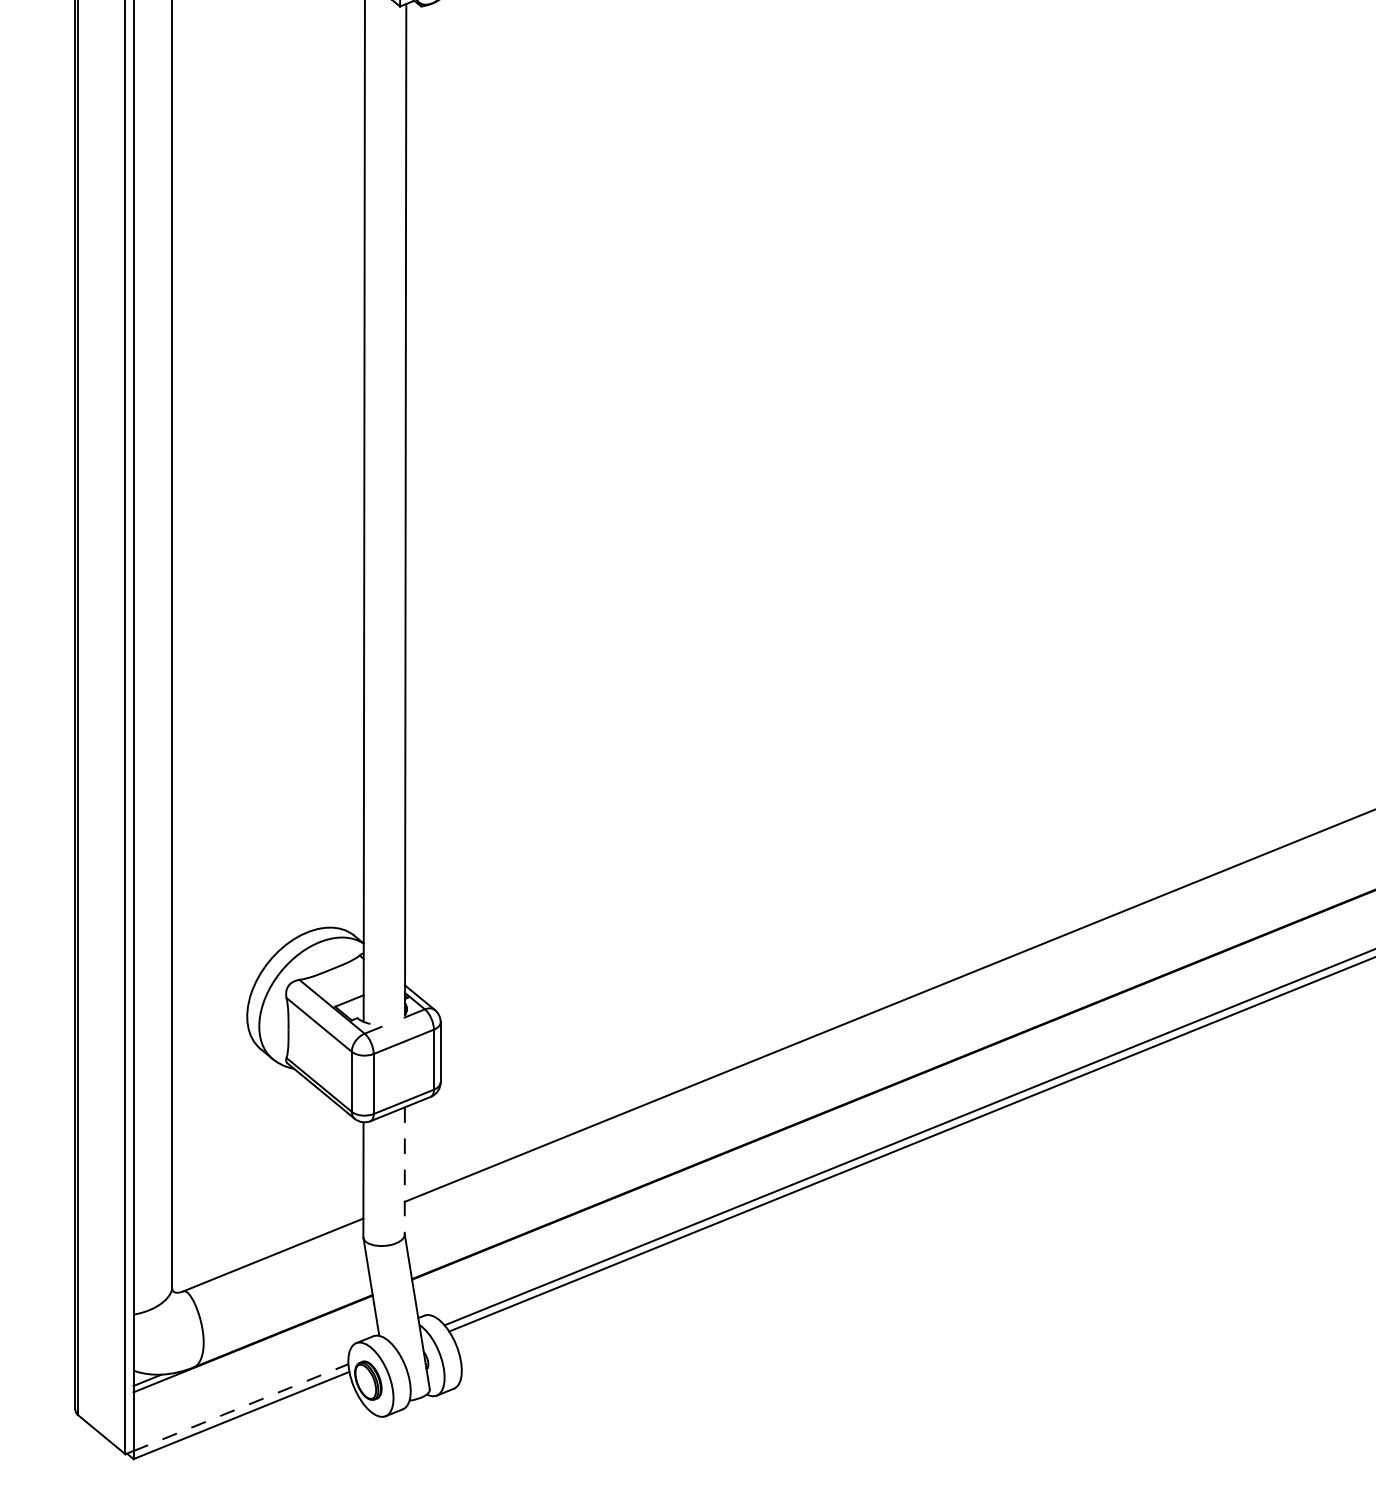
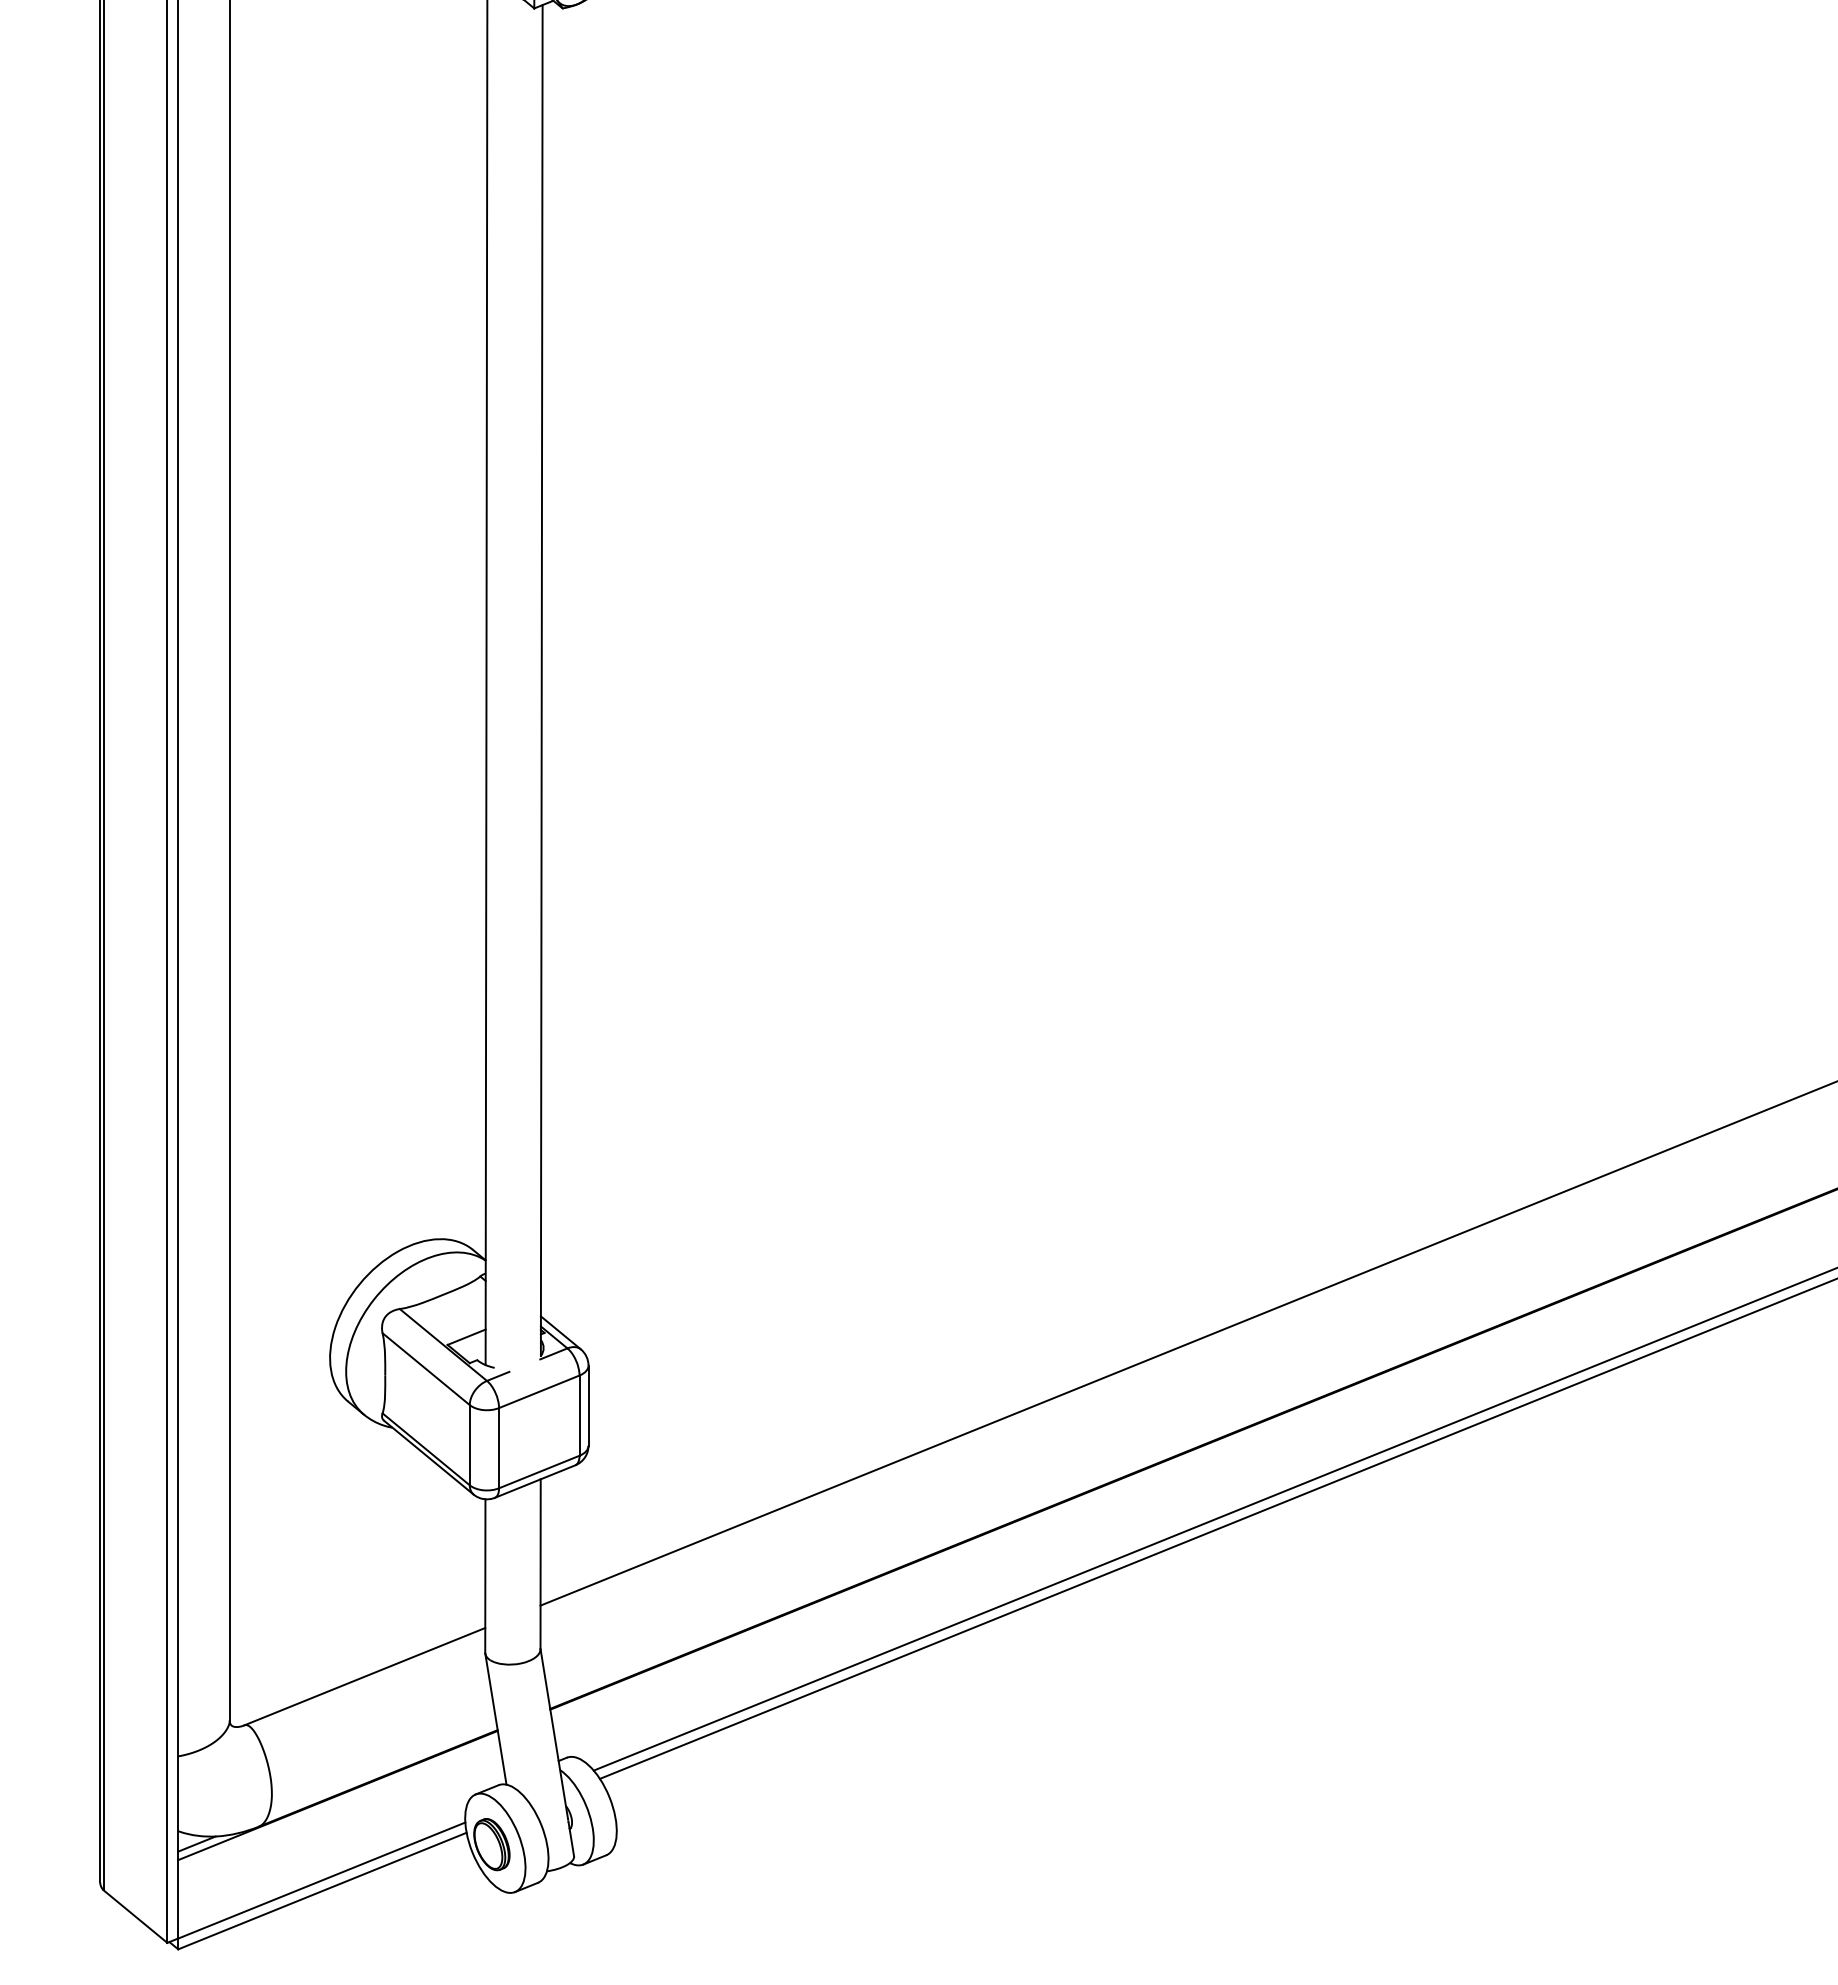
line: (404, 1171) -> (540, 1564), dashed -> solid
line: (240, 1407) -> (321, 1880), dashed -> solid

